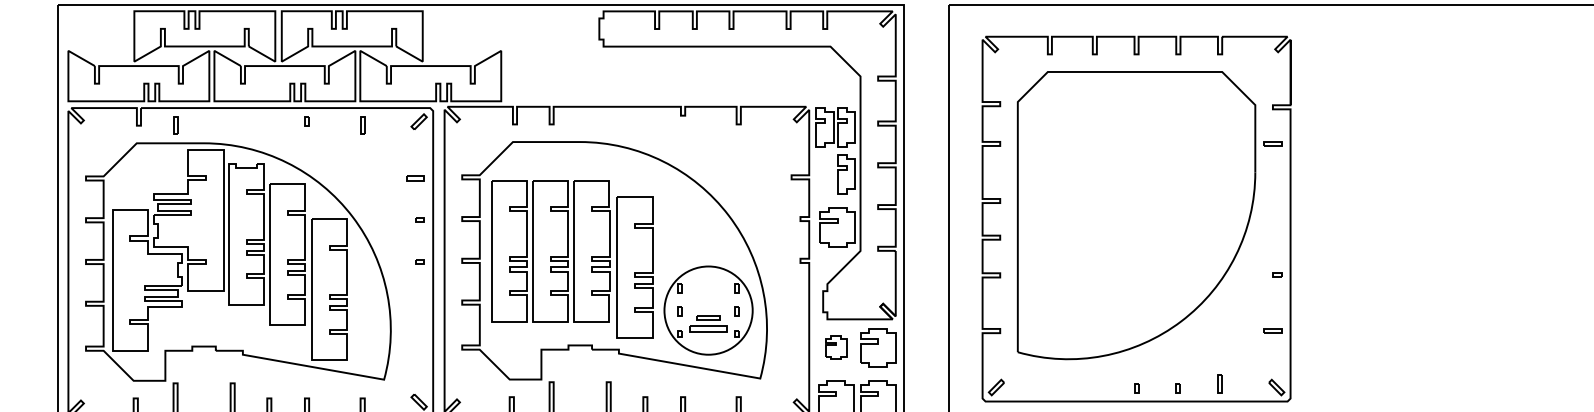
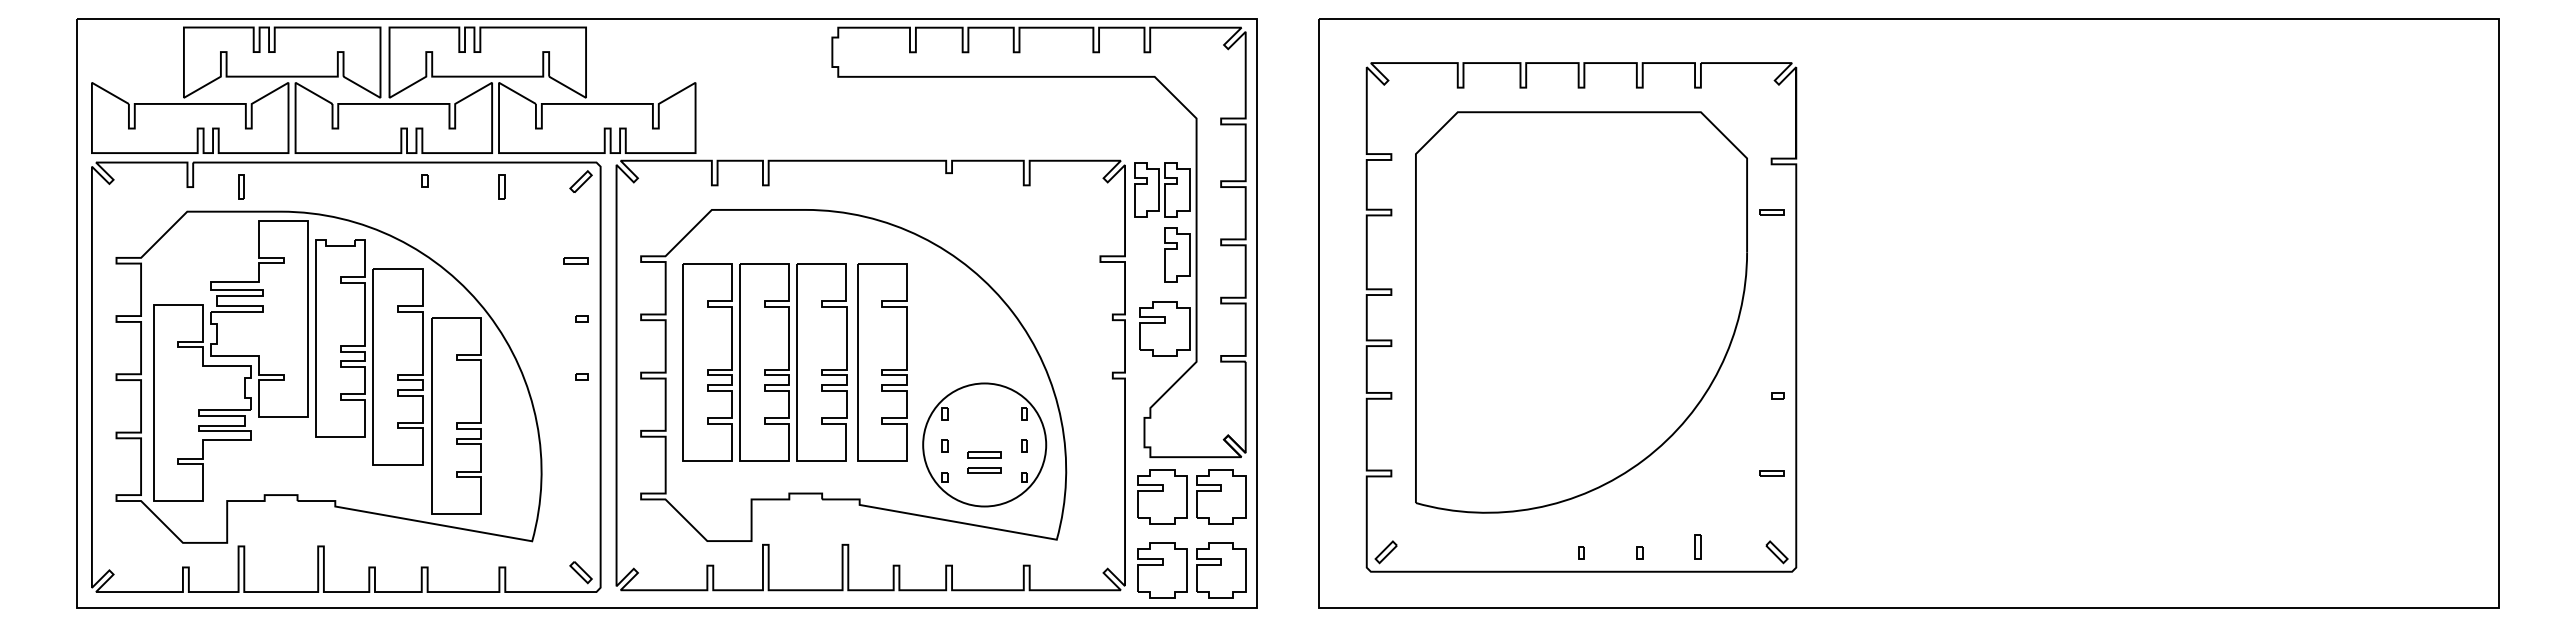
part: (635, 267) -> (882, 362), moved
part: (708, 328) -> (984, 470), size x0.62
part: (836, 347) -> (1162, 496), size x1.67

